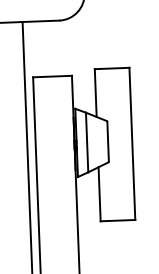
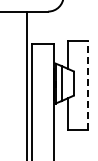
line: (132, 144) -> (88, 85), solid -> dashed

